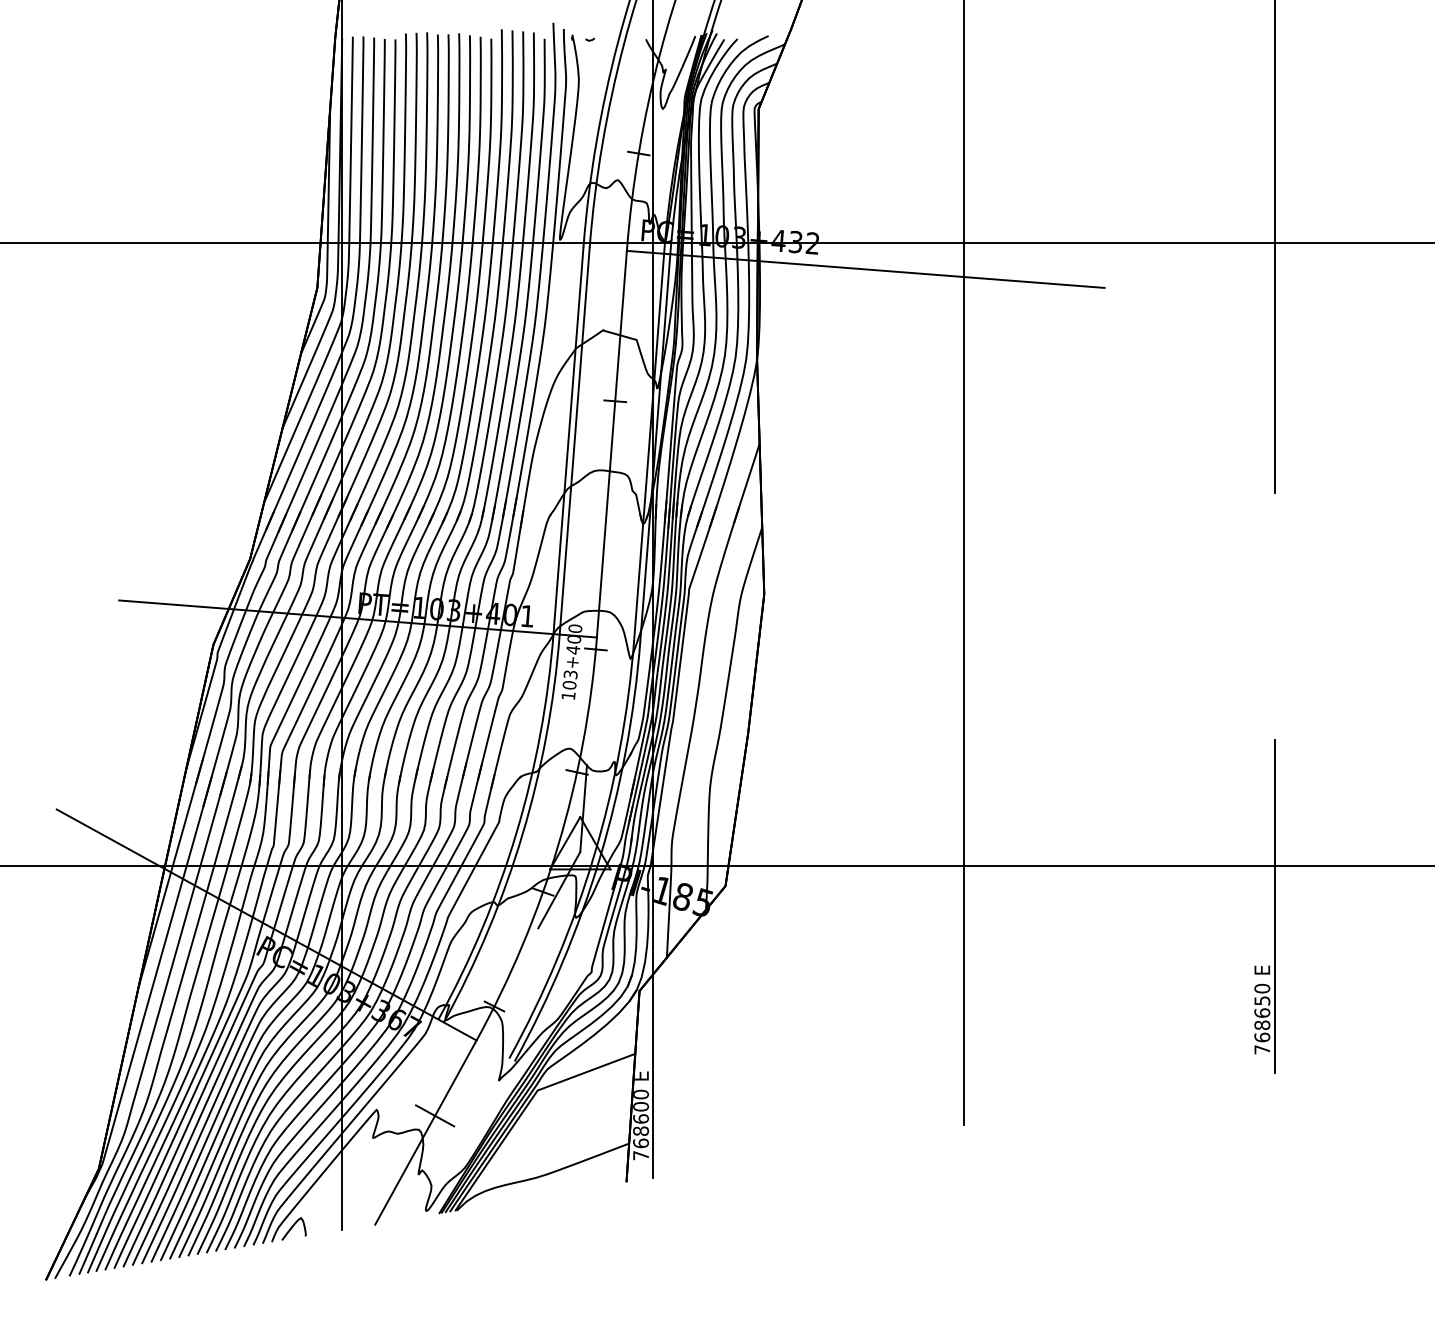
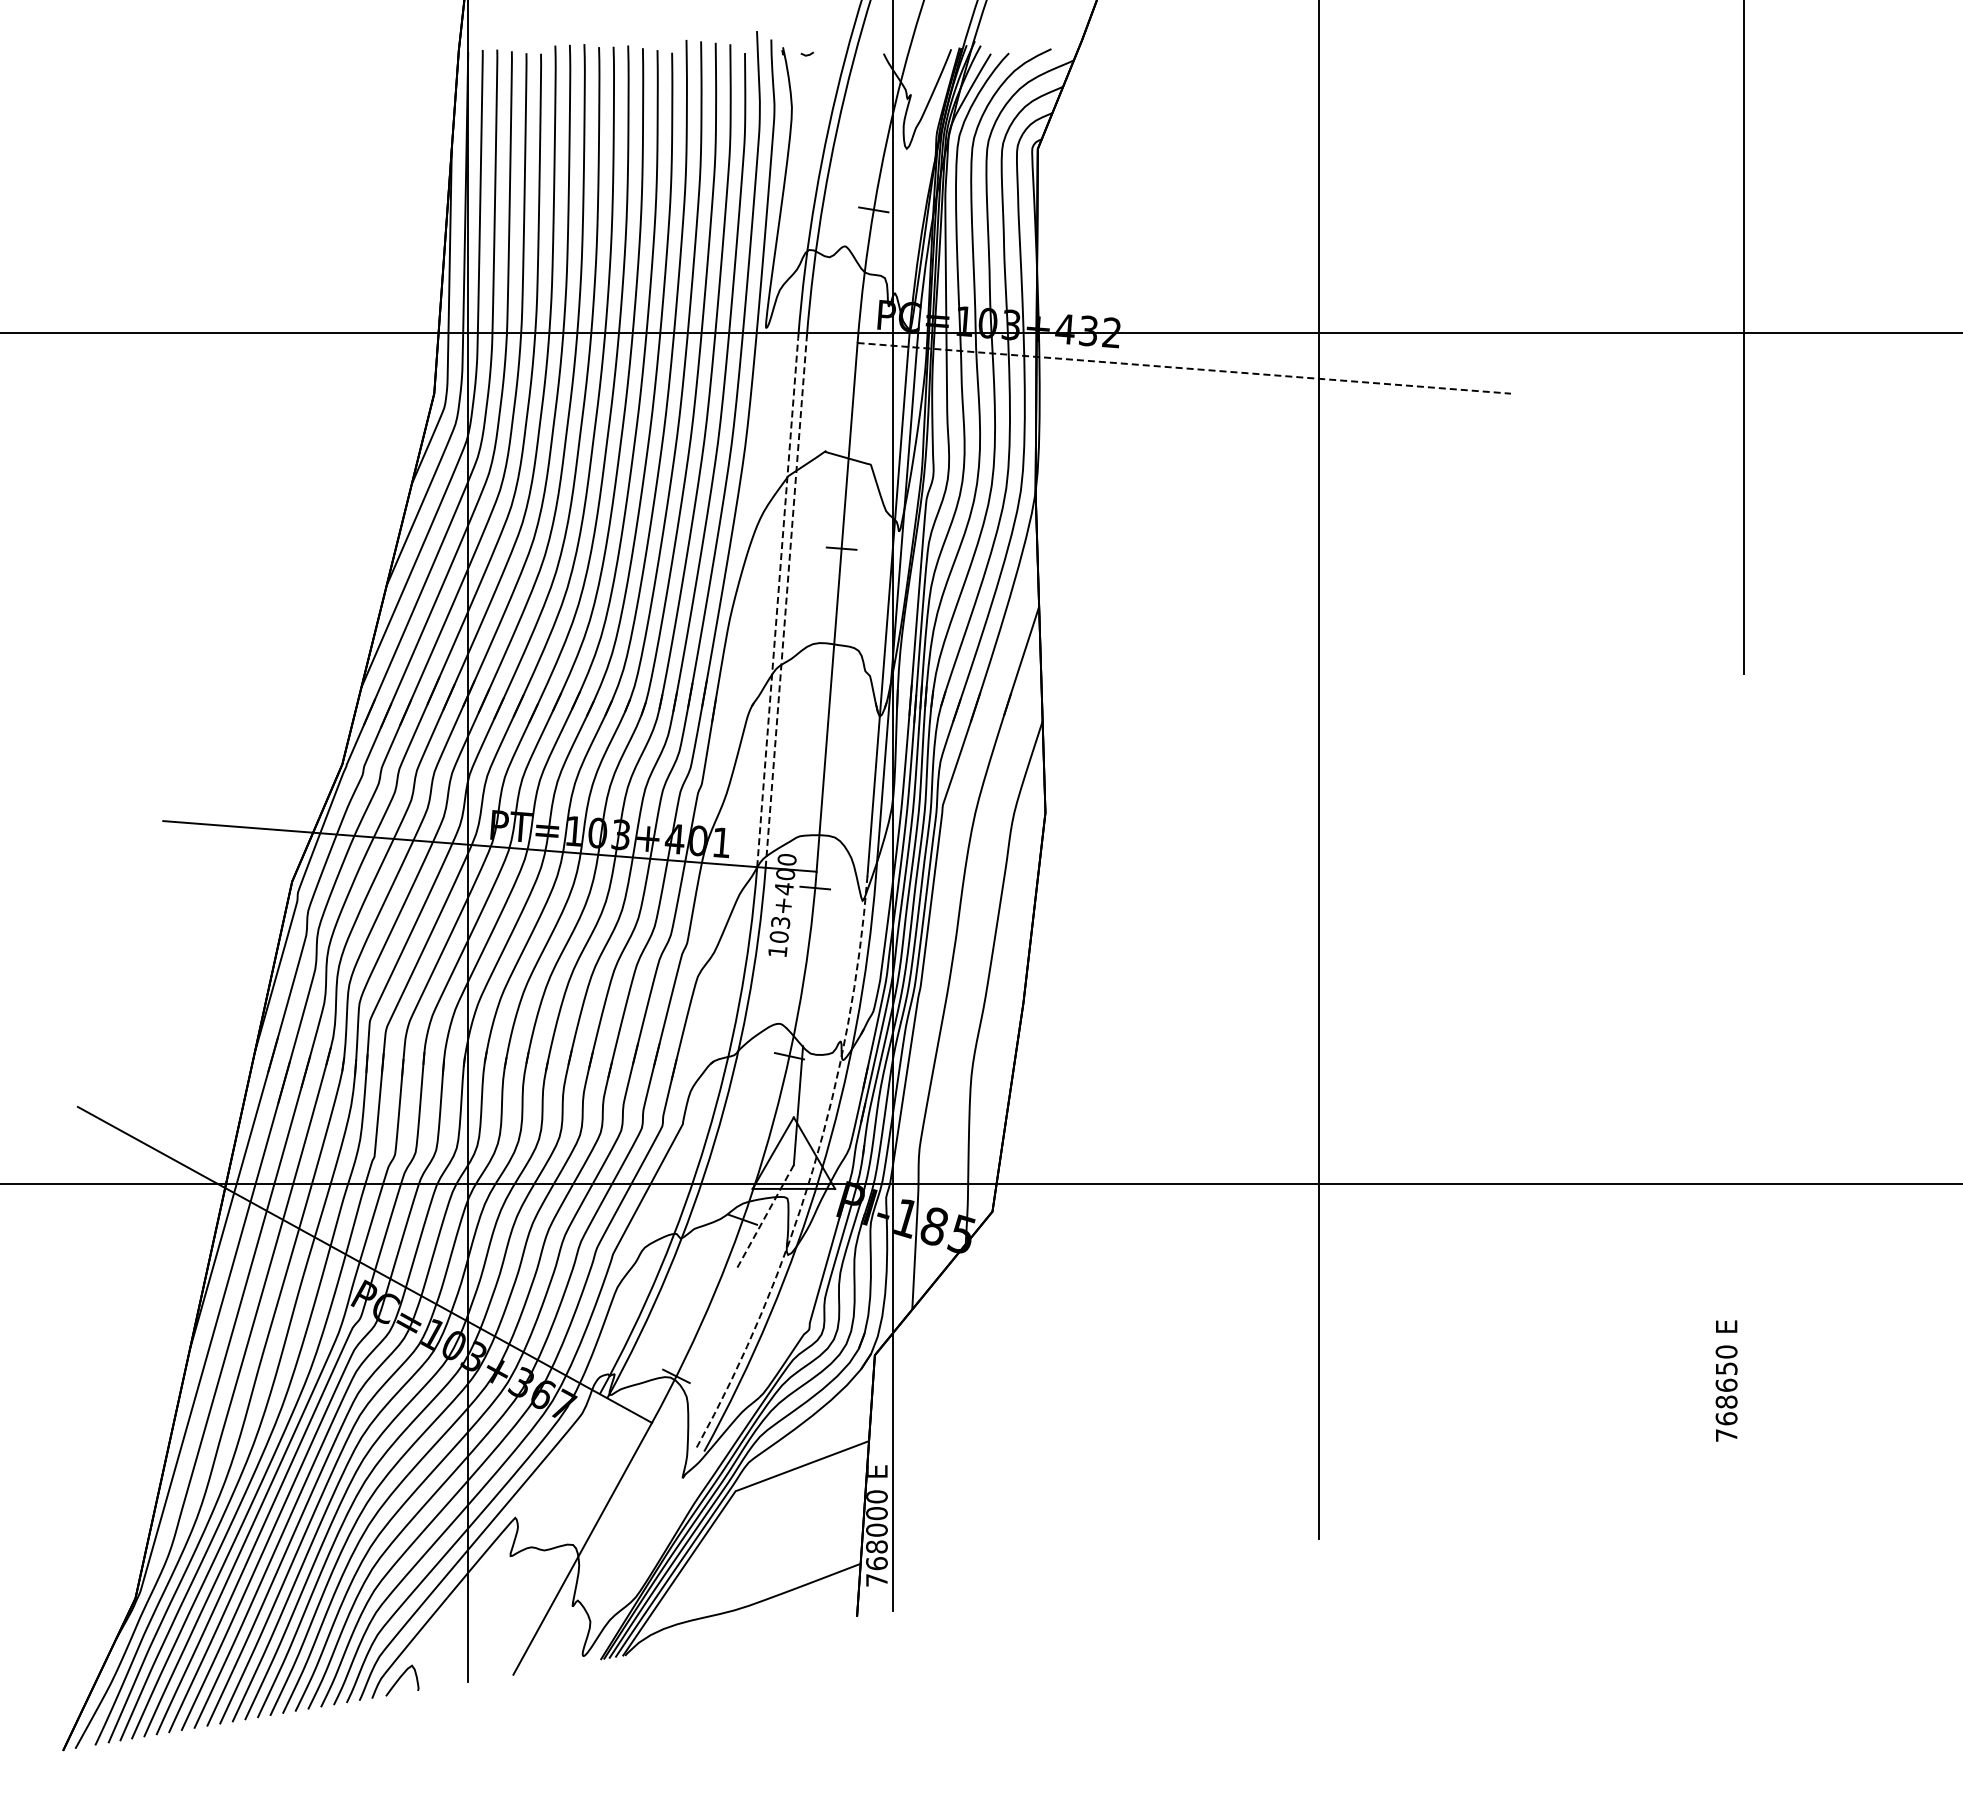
line: (865, 269) -> (1184, 368), solid -> dashed
line: (568, 440) -> (777, 602), solid -> dashed
line: (574, 440) -> (786, 602), solid -> dashed
arc: (593, 855) -> (812, 1170), solid -> dashed
line: (559, 890) -> (765, 1217), solid -> dashed
line: (1275, 906) -> (1744, 1239), removed
line: (435, 1115) -> (595, 1525), removed
text: (640, 1118) -> (876, 1529), 768600 -> 768000

